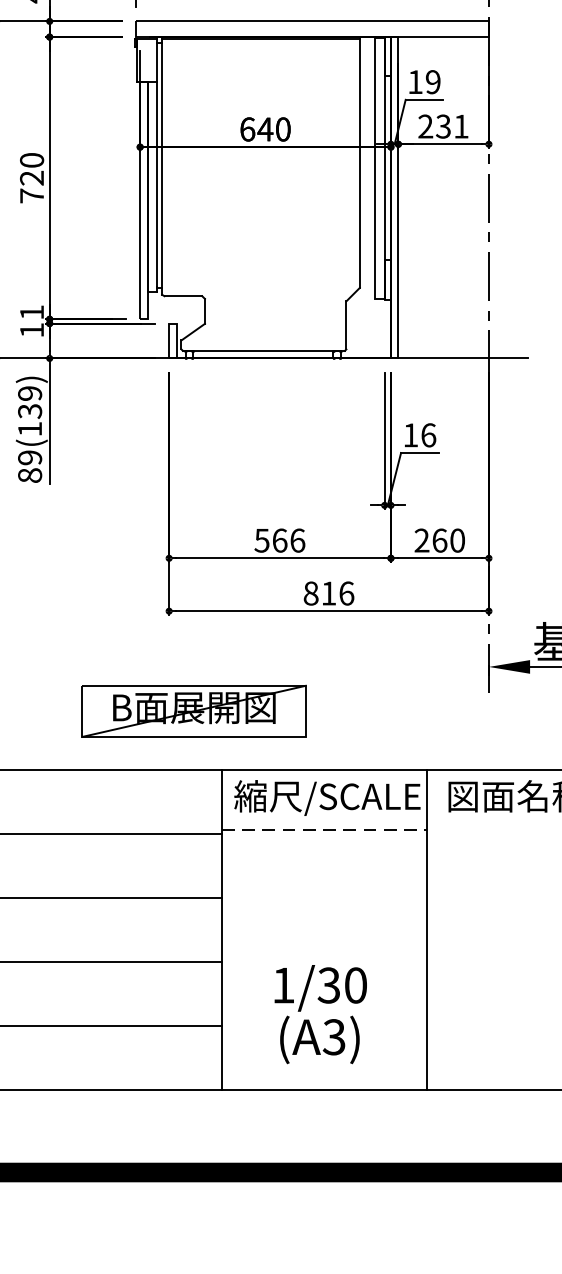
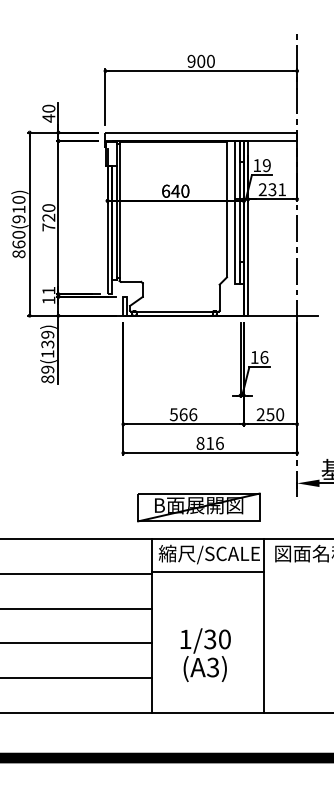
text: (439, 540) -> (270, 414), 260 -> 250
part: (193, 711) -> (198, 507), moved
line: (323, 831) -> (207, 572), dashed -> solid
text: (320, 1013) -> (205, 654), moved

